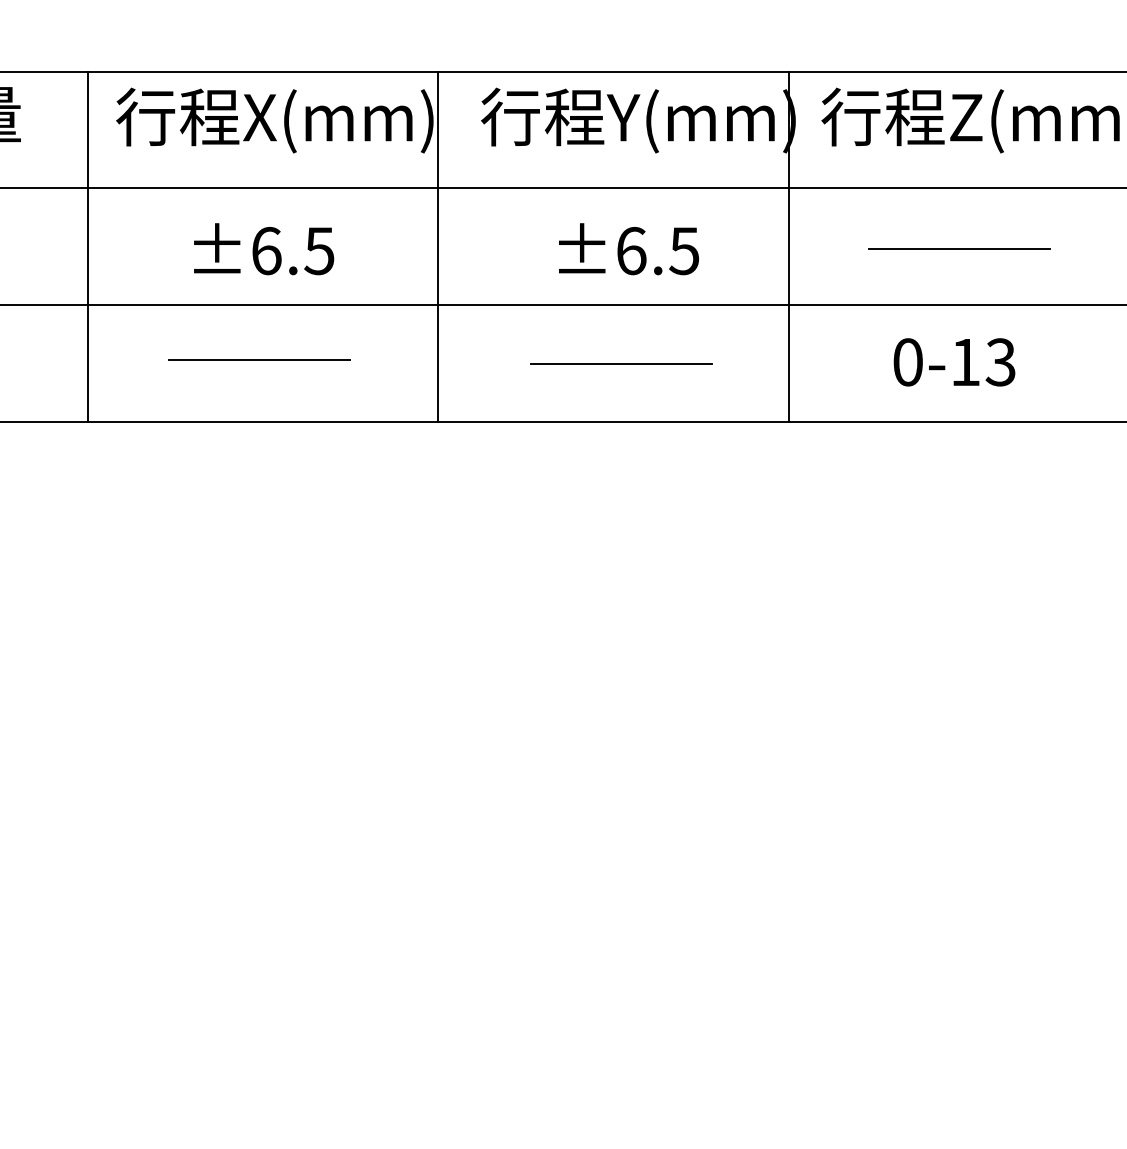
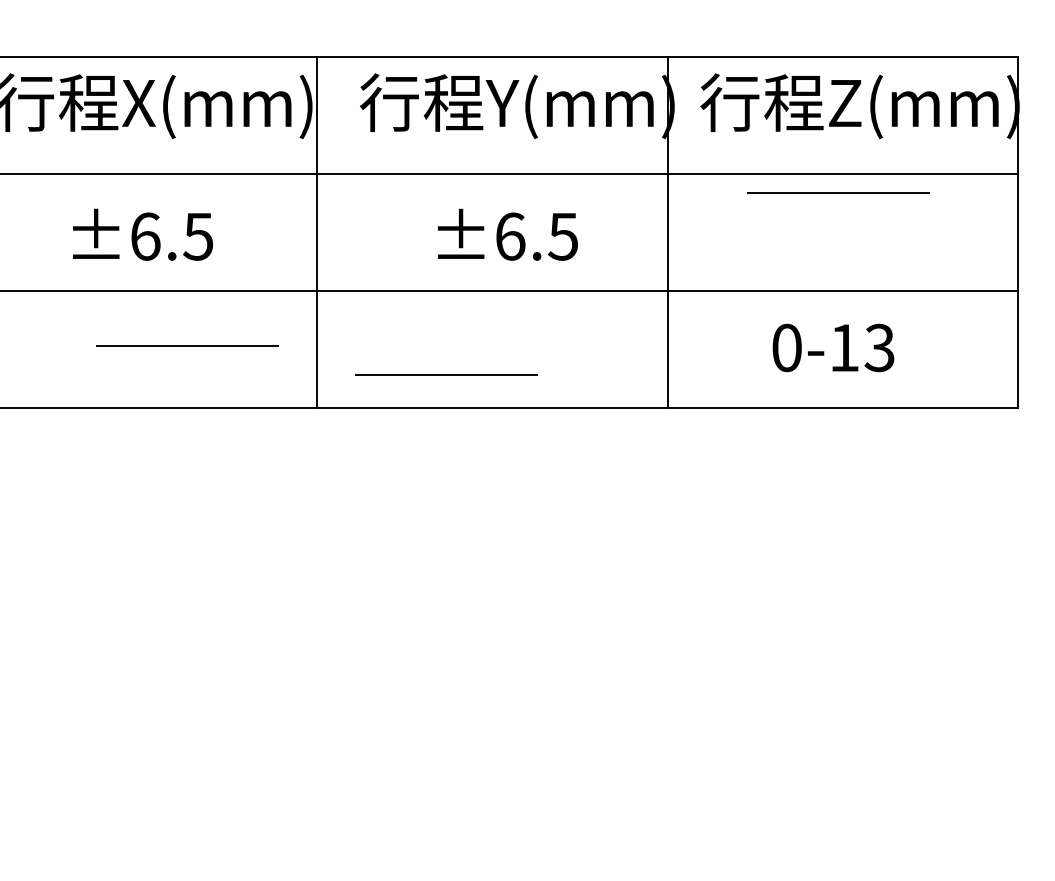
line: (959, 248) -> (838, 192), moved
line: (259, 359) -> (187, 345), moved
line: (621, 363) -> (446, 375), moved

